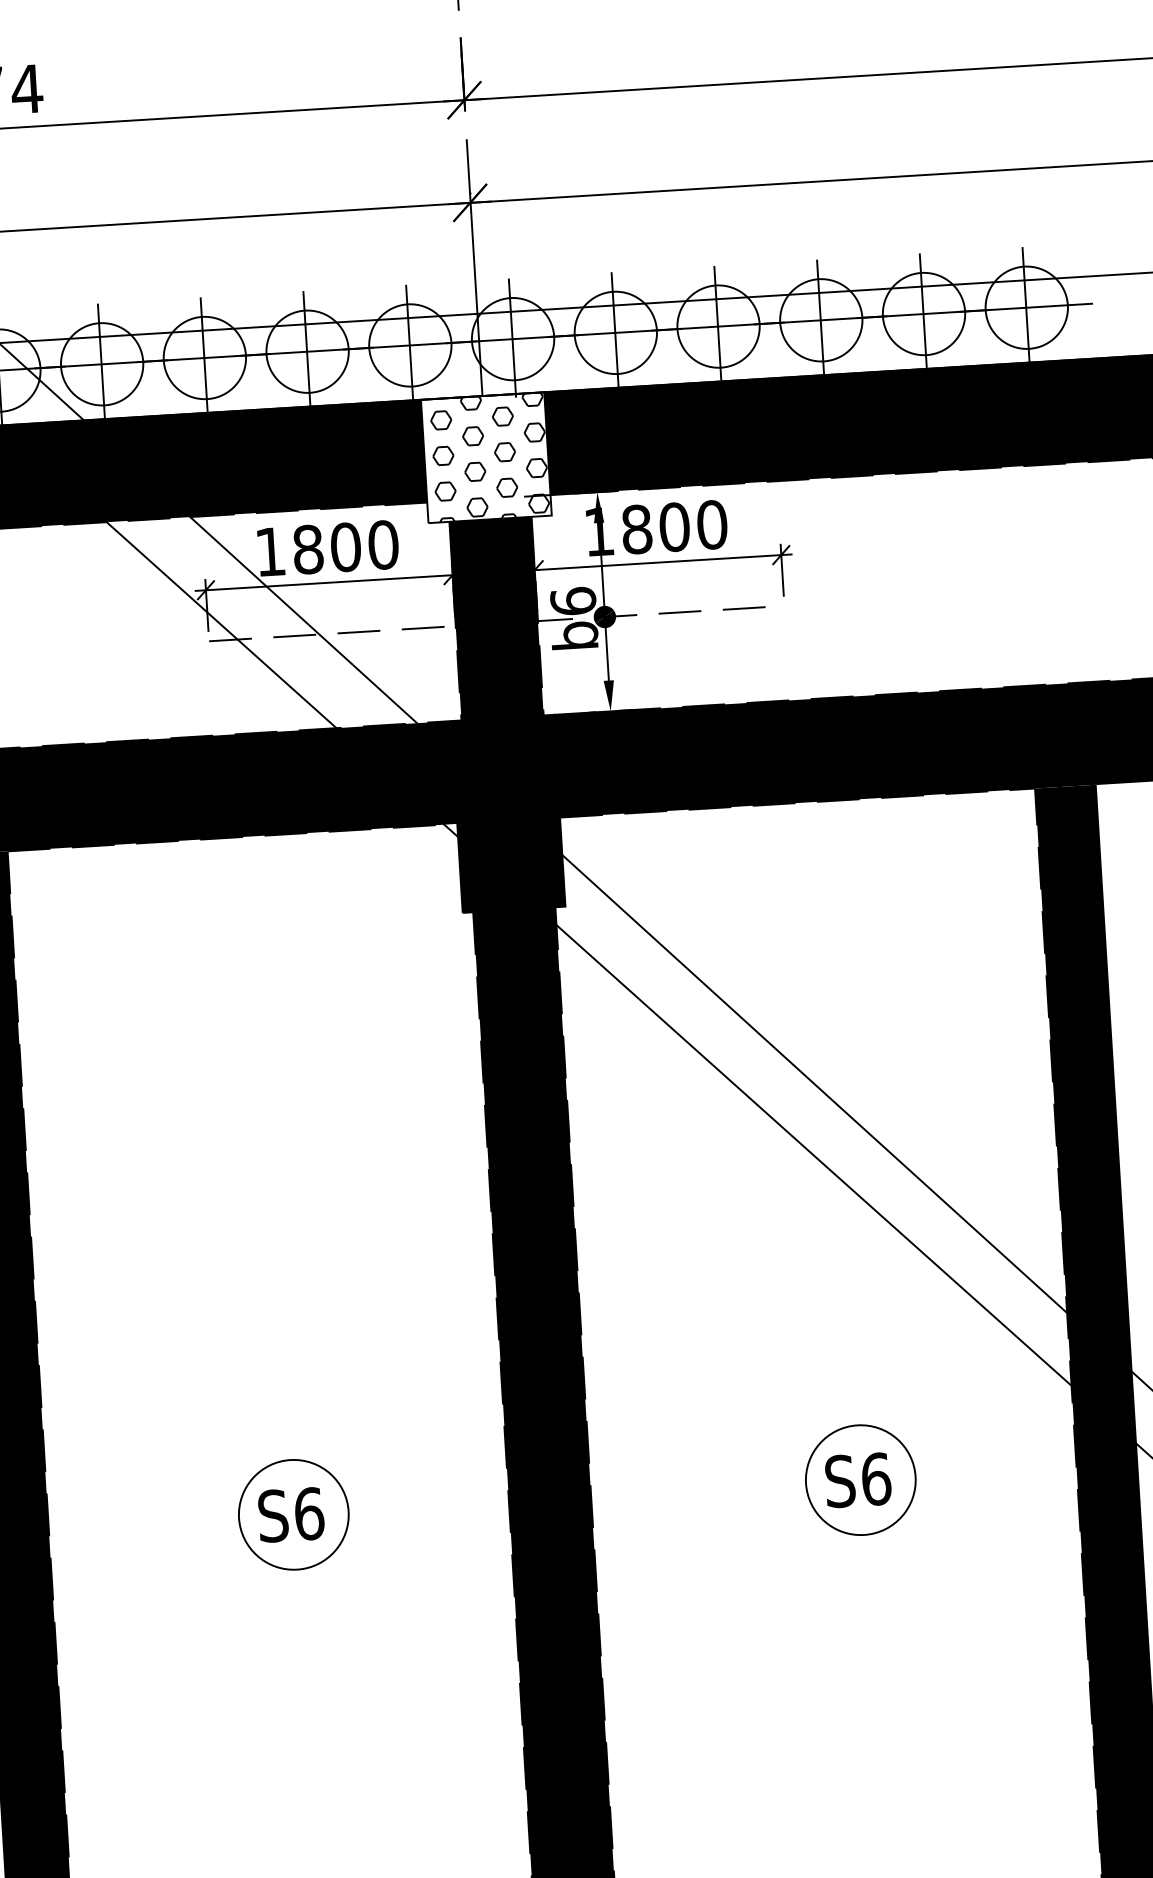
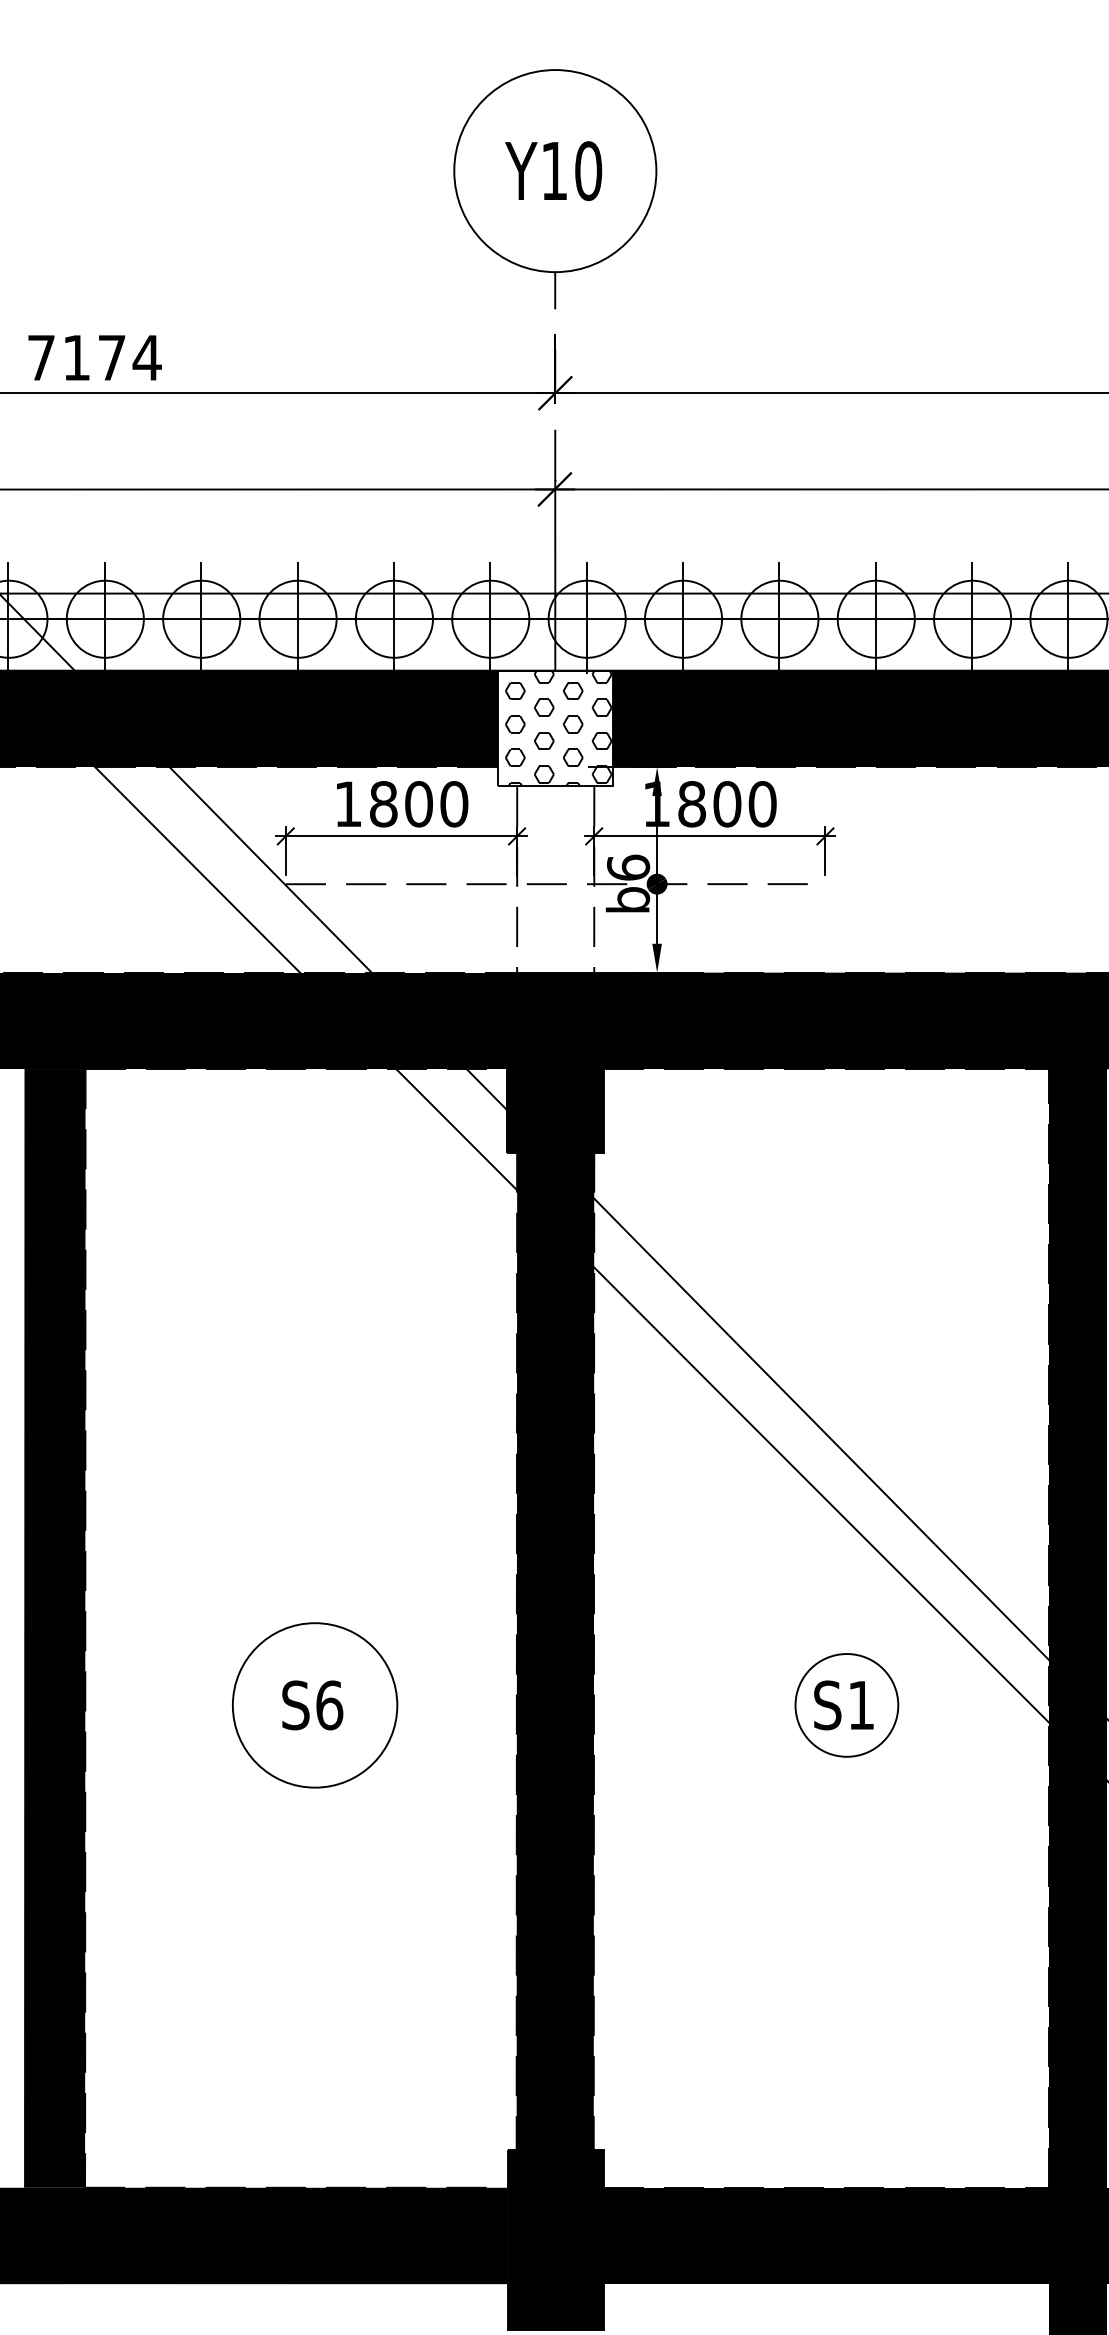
fill: (496, 618) -> (555, 879), removed
text: (876, 1479) -> (861, 1705), S6 -> S1
circle: (293, 1514) -> (314, 1705), size x1.6

